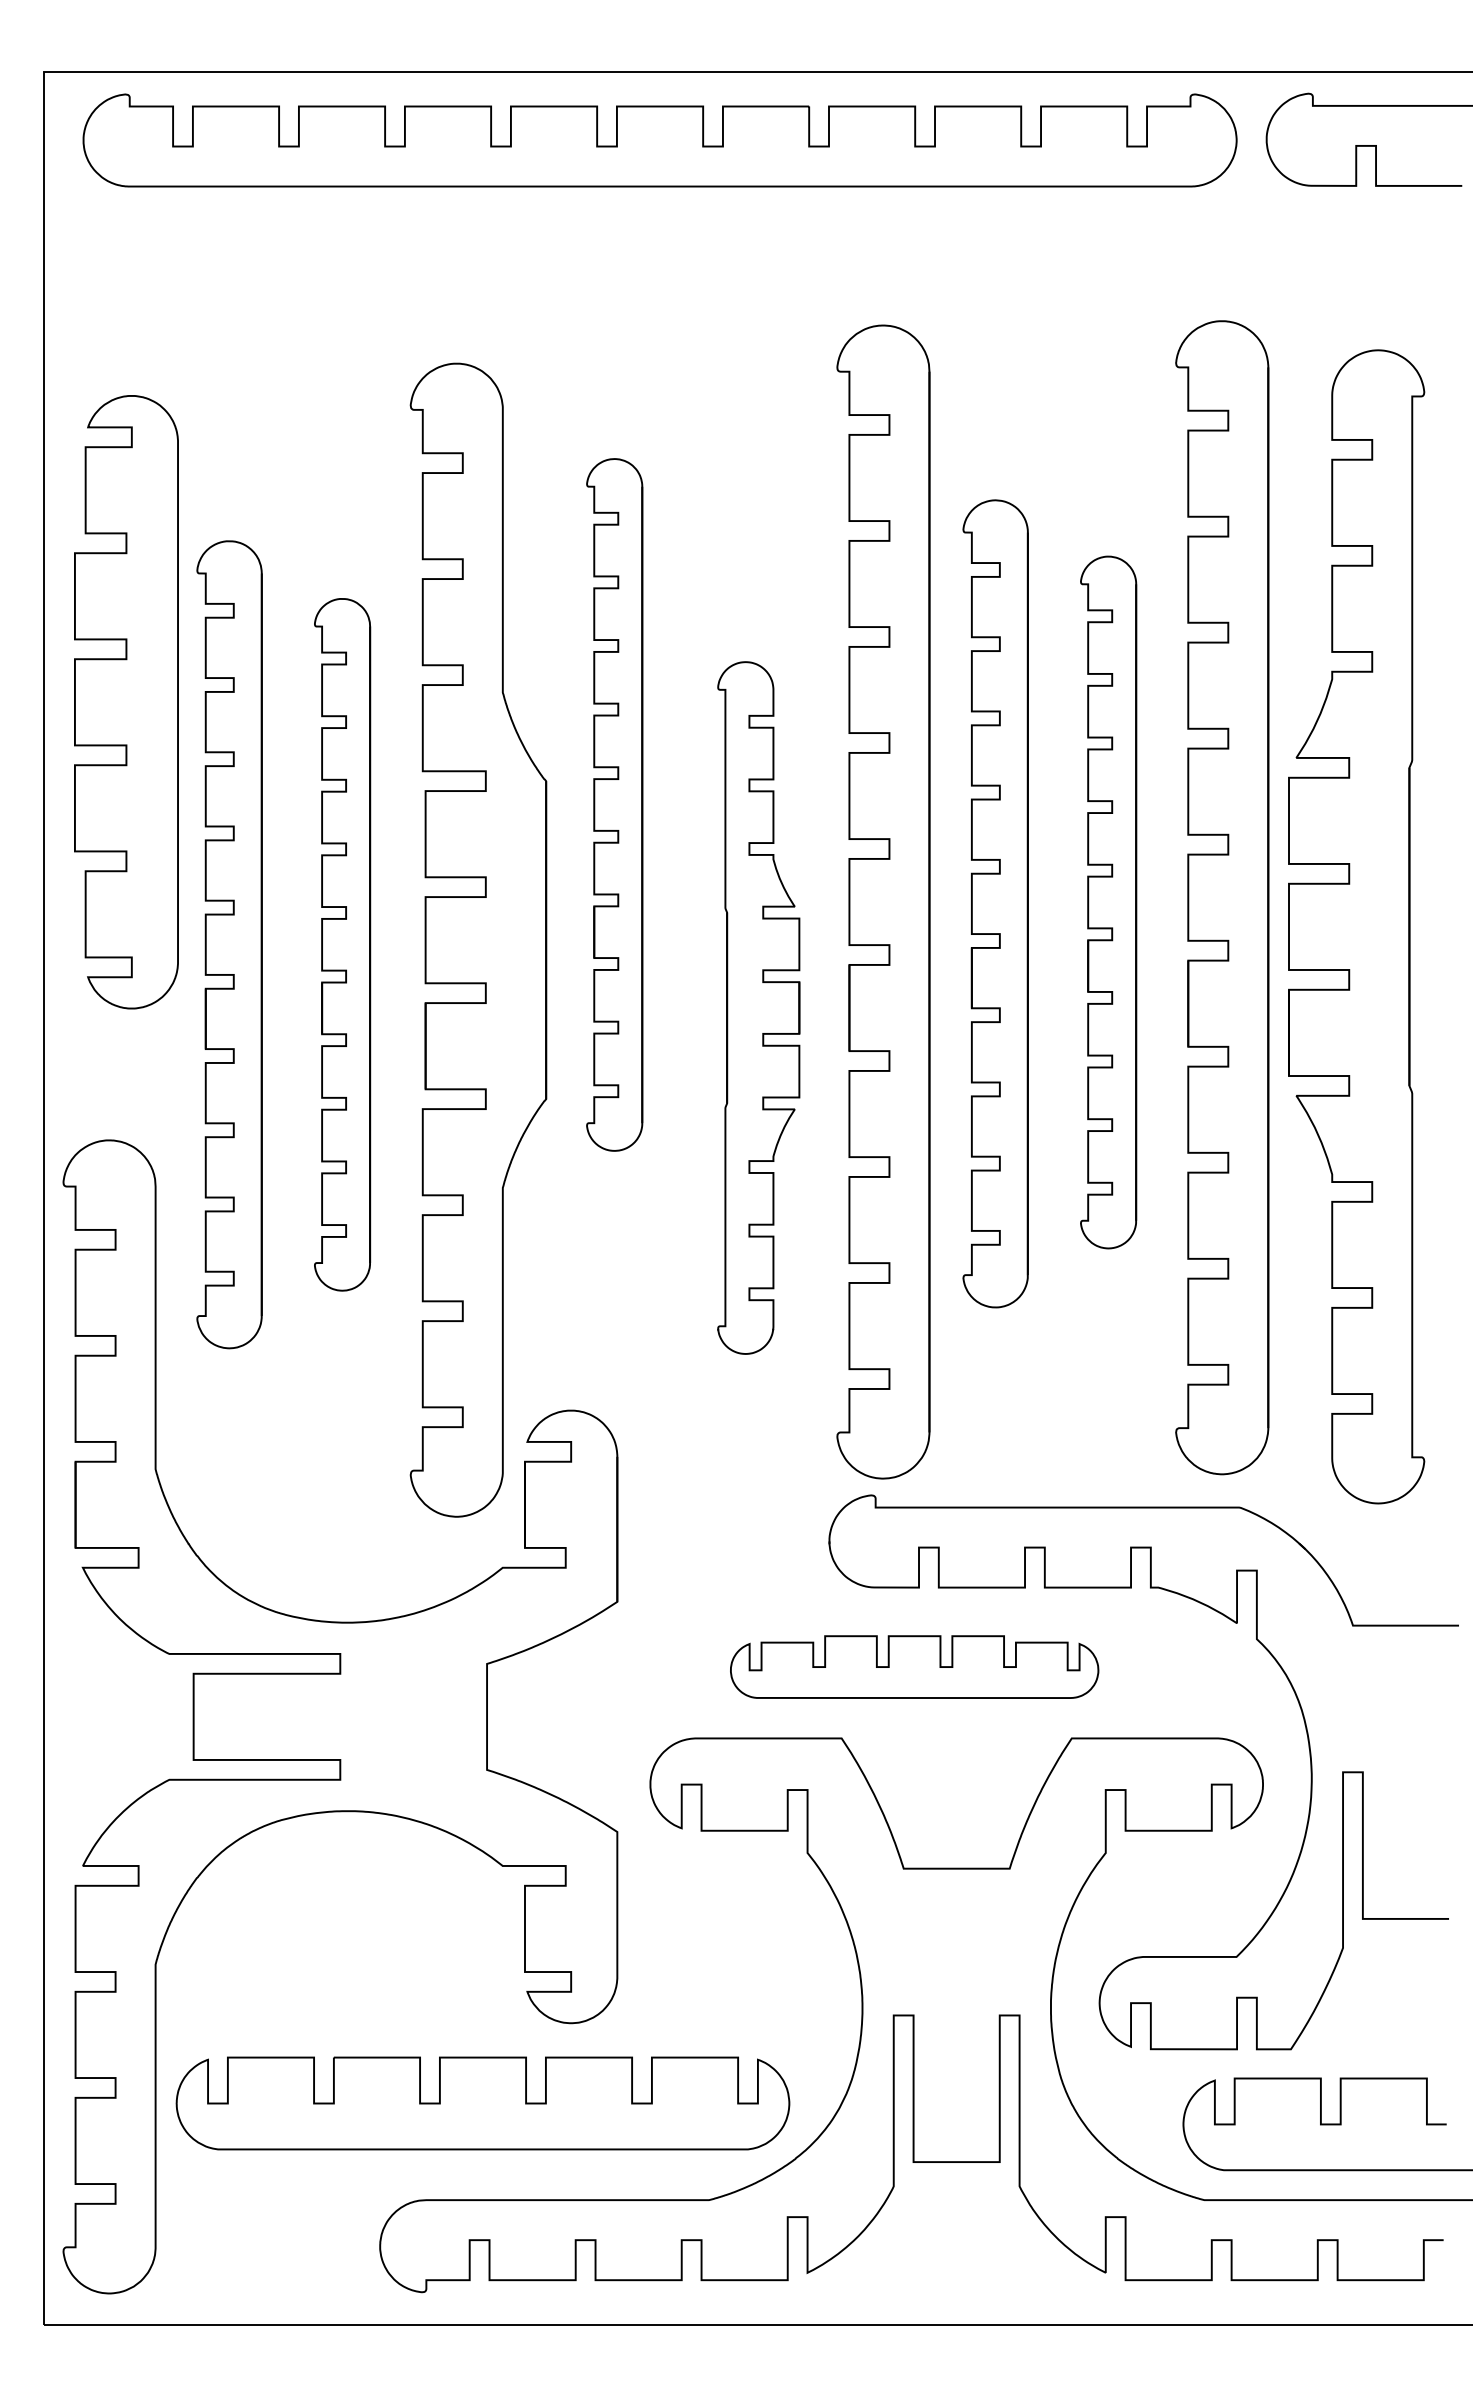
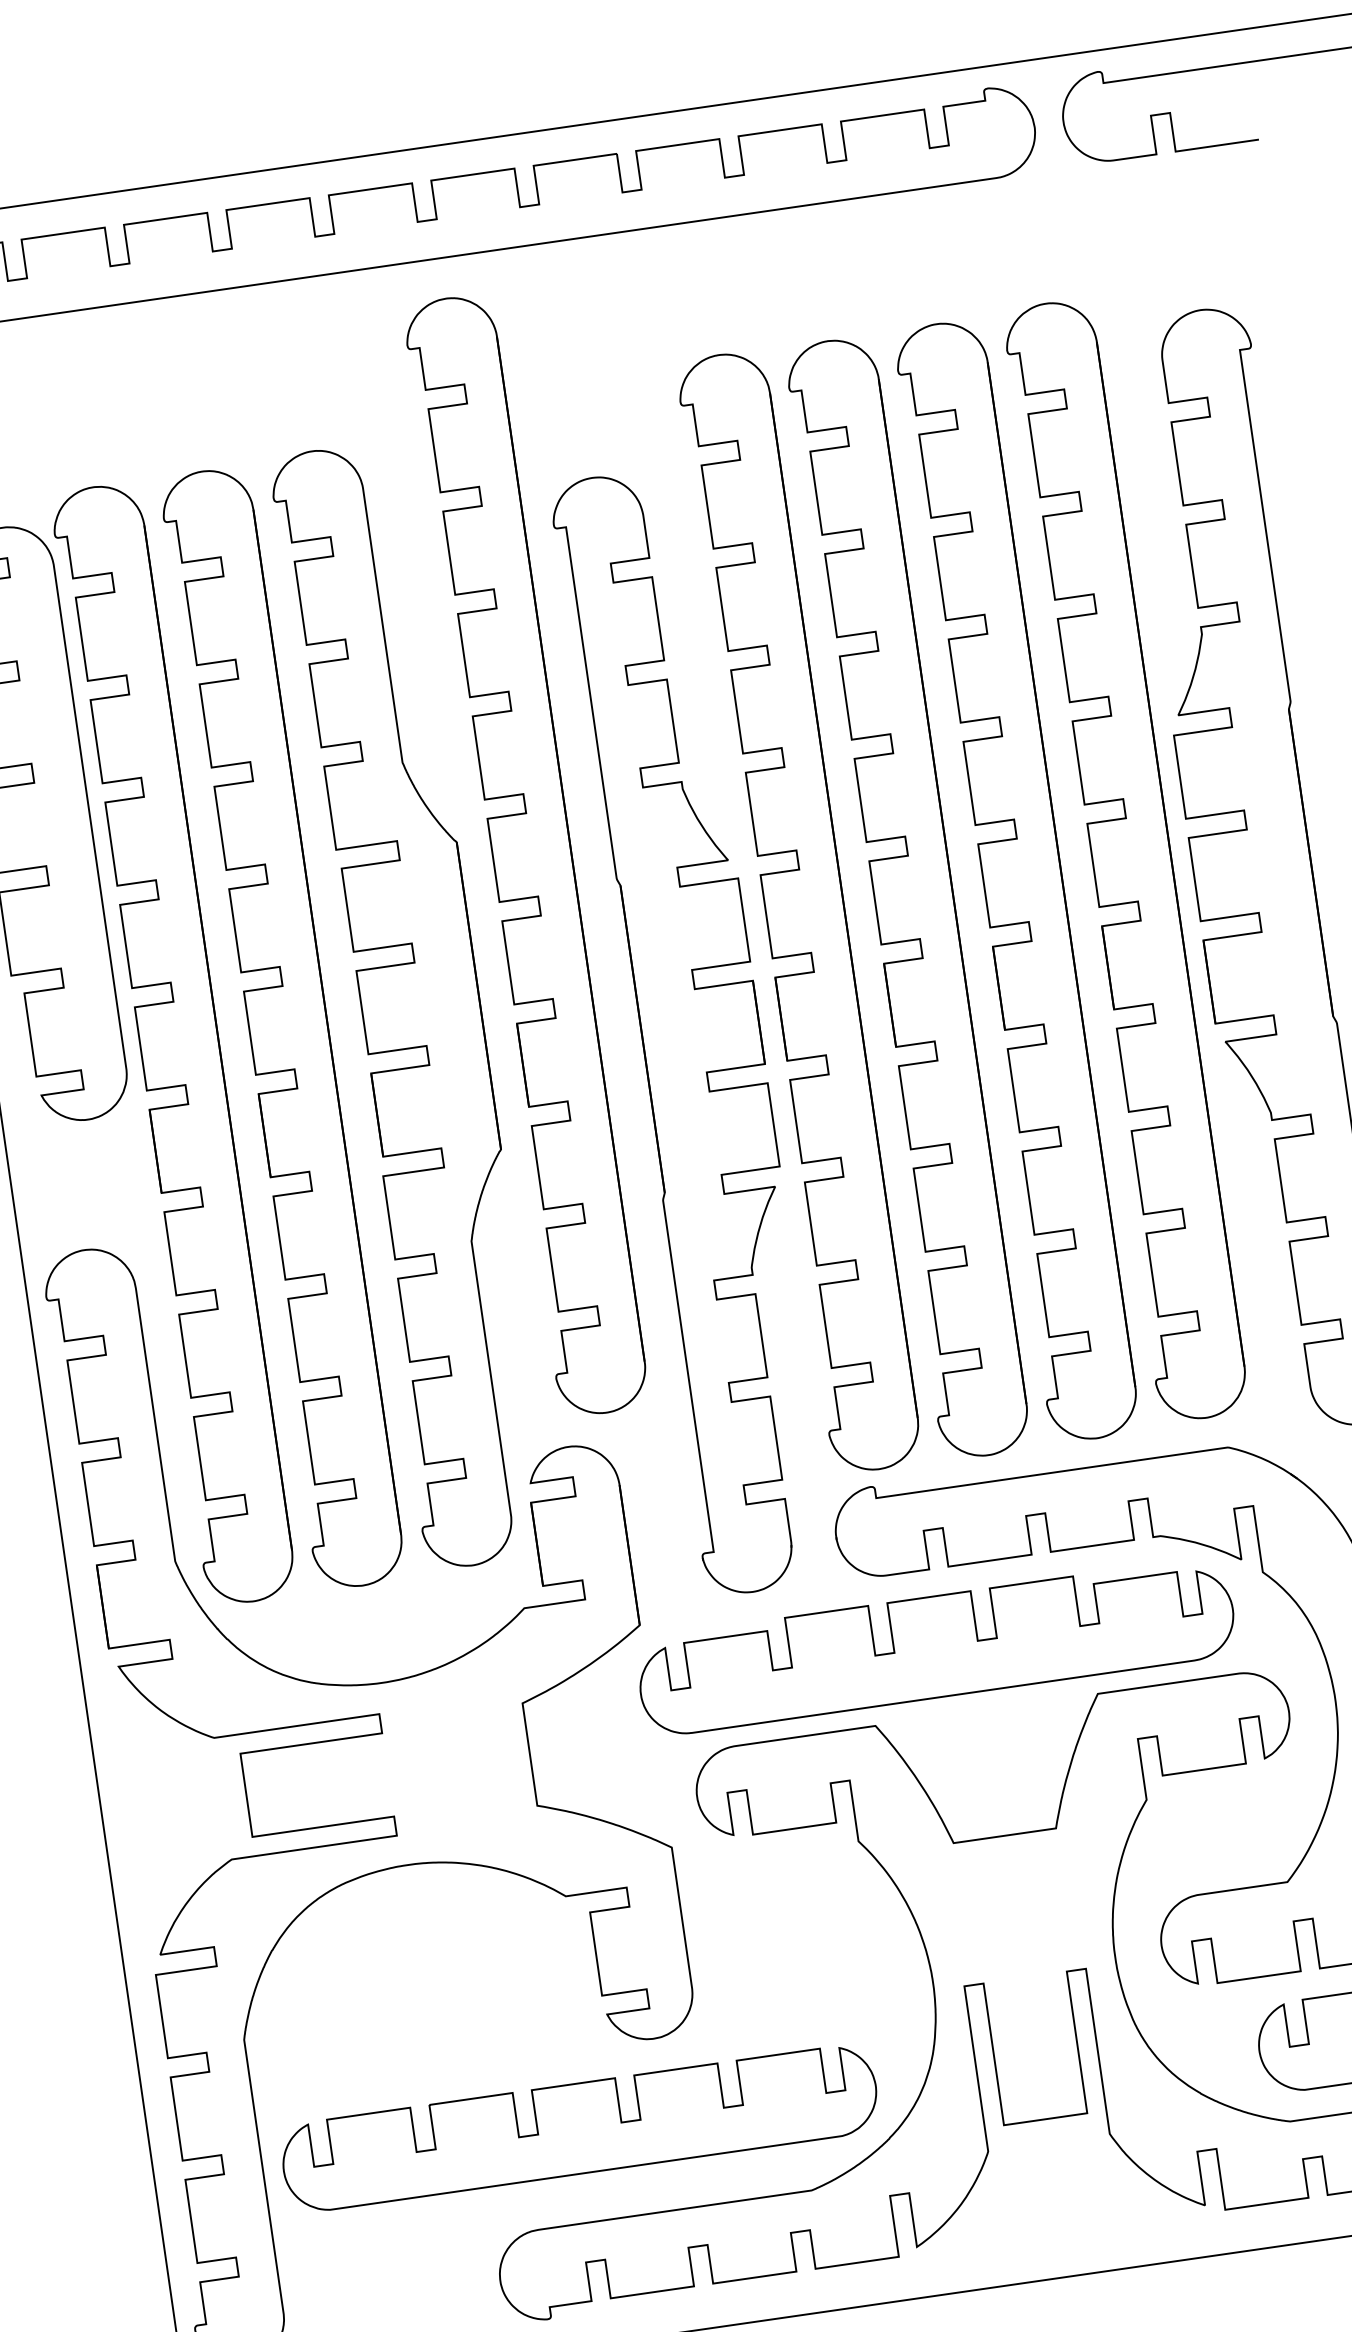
part: (614, 804) -> (526, 855), size x1.67
part: (1108, 902) -> (1016, 881), size x1.67
part: (995, 903) -> (907, 897), size x1.43
part: (229, 944) -> (173, 1044), size x1.43
part: (342, 944) -> (282, 1028), size x1.67
part: (758, 1007) -> (693, 1031), size x1.67
part: (914, 1666) -> (935, 1646), size x1.67

